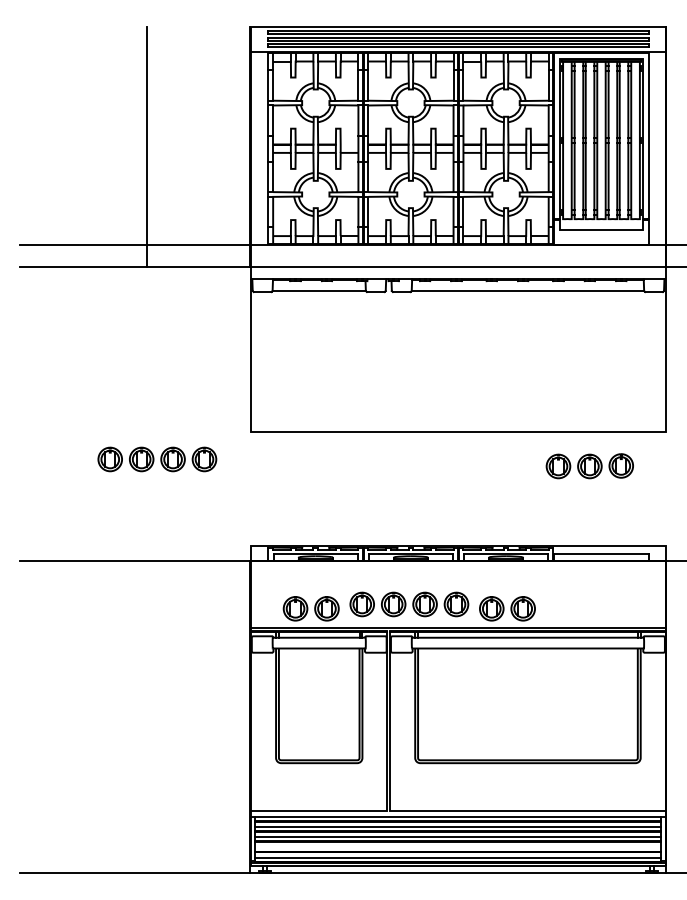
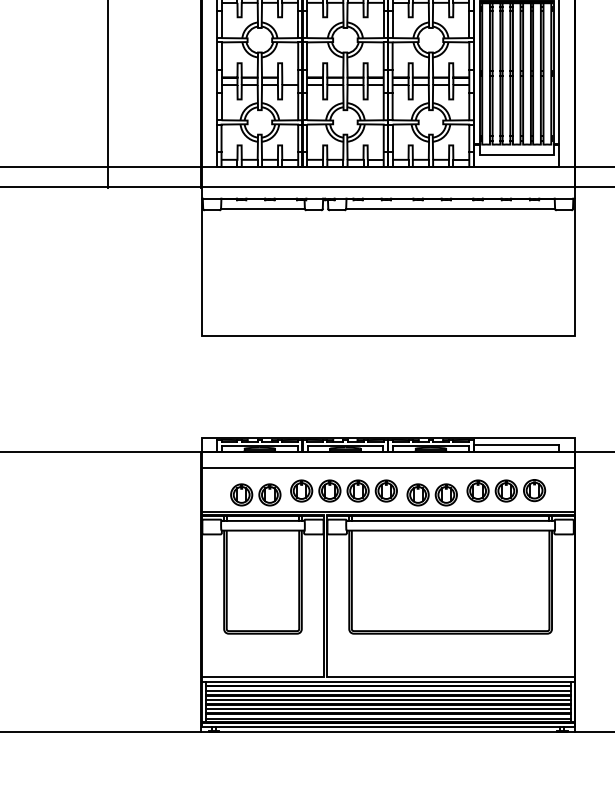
part: (157, 459) -> (117, 360), removed
part: (589, 466) -> (505, 491), moved
line: (458, 578) -> (388, 467), added
line: (458, 847) -> (388, 709), added

